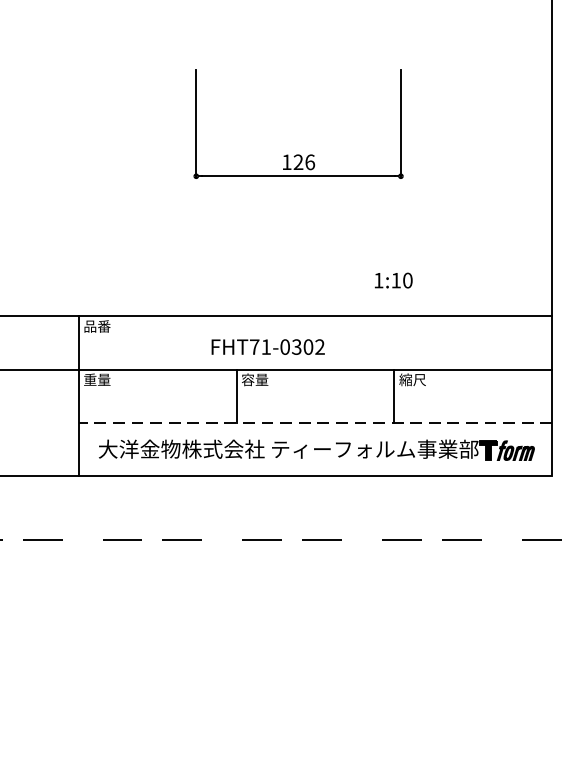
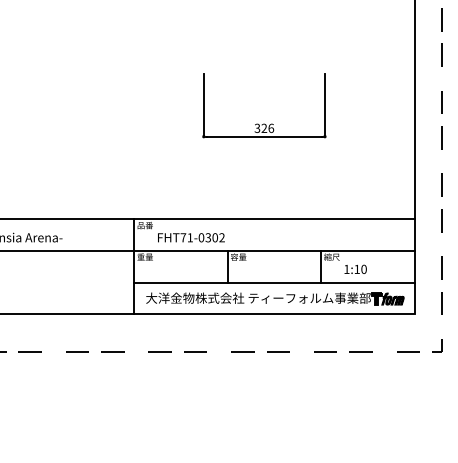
text: (286, 160) -> (257, 127), 126 -> 326
text: (393, 279) -> (355, 268), moved
text: (268, 346) -> (191, 237), moved
line: (313, 422) -> (273, 282), dashed -> solid

